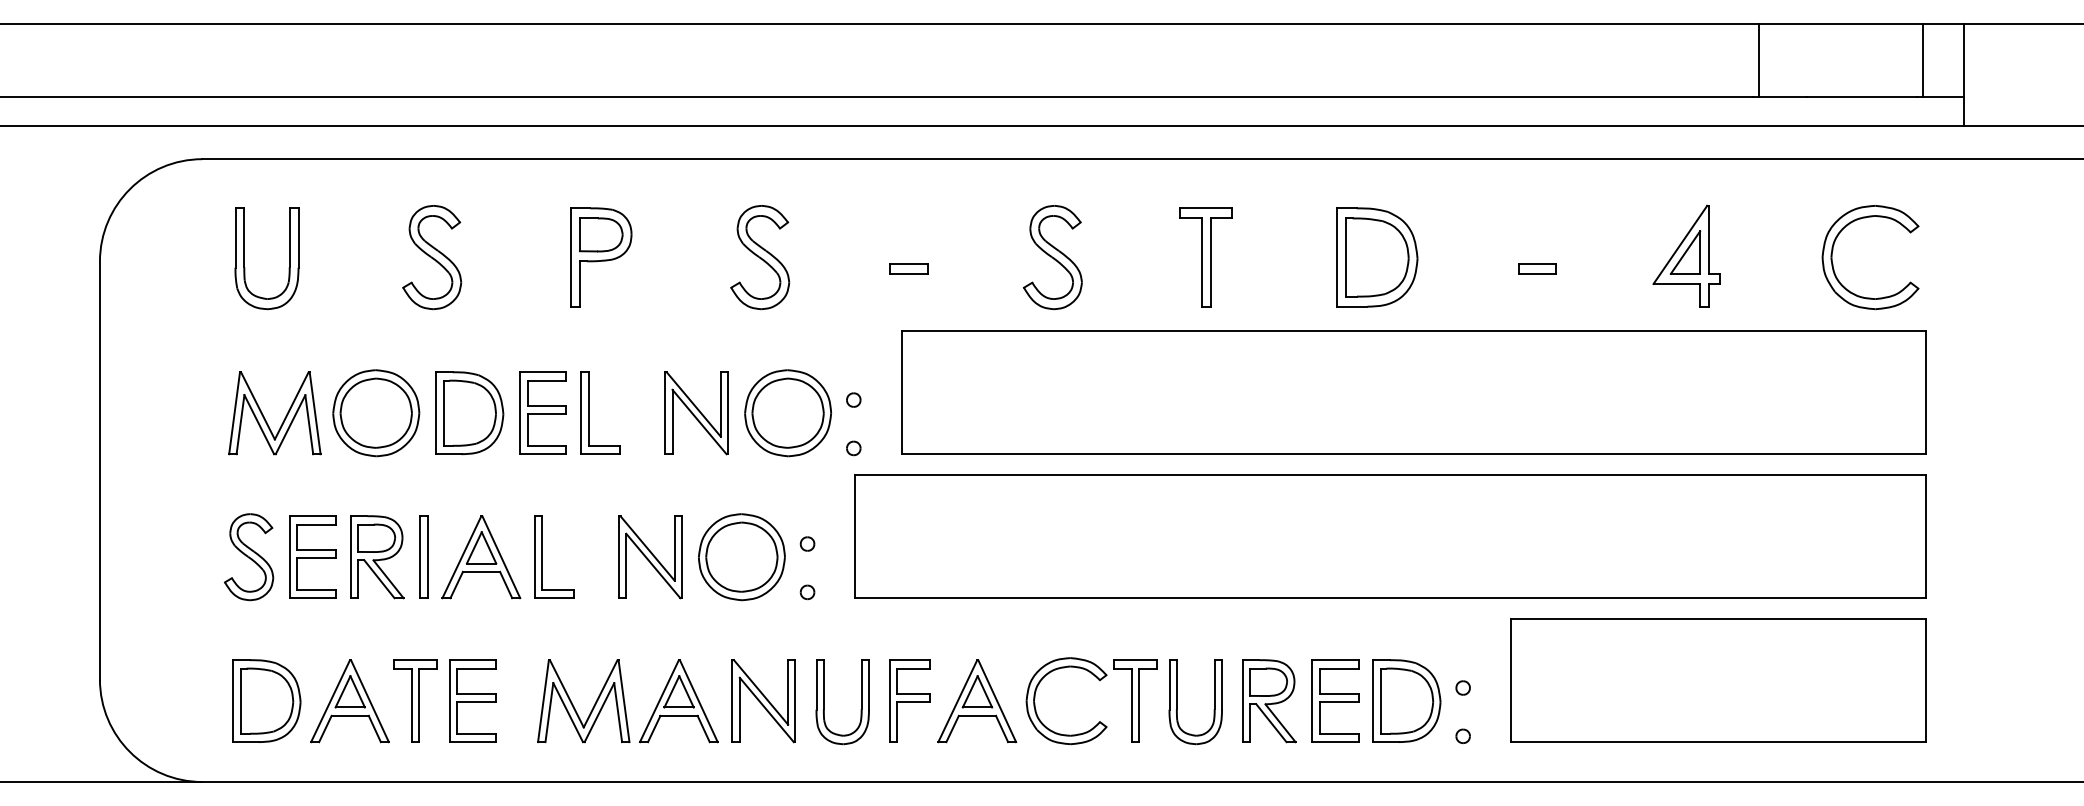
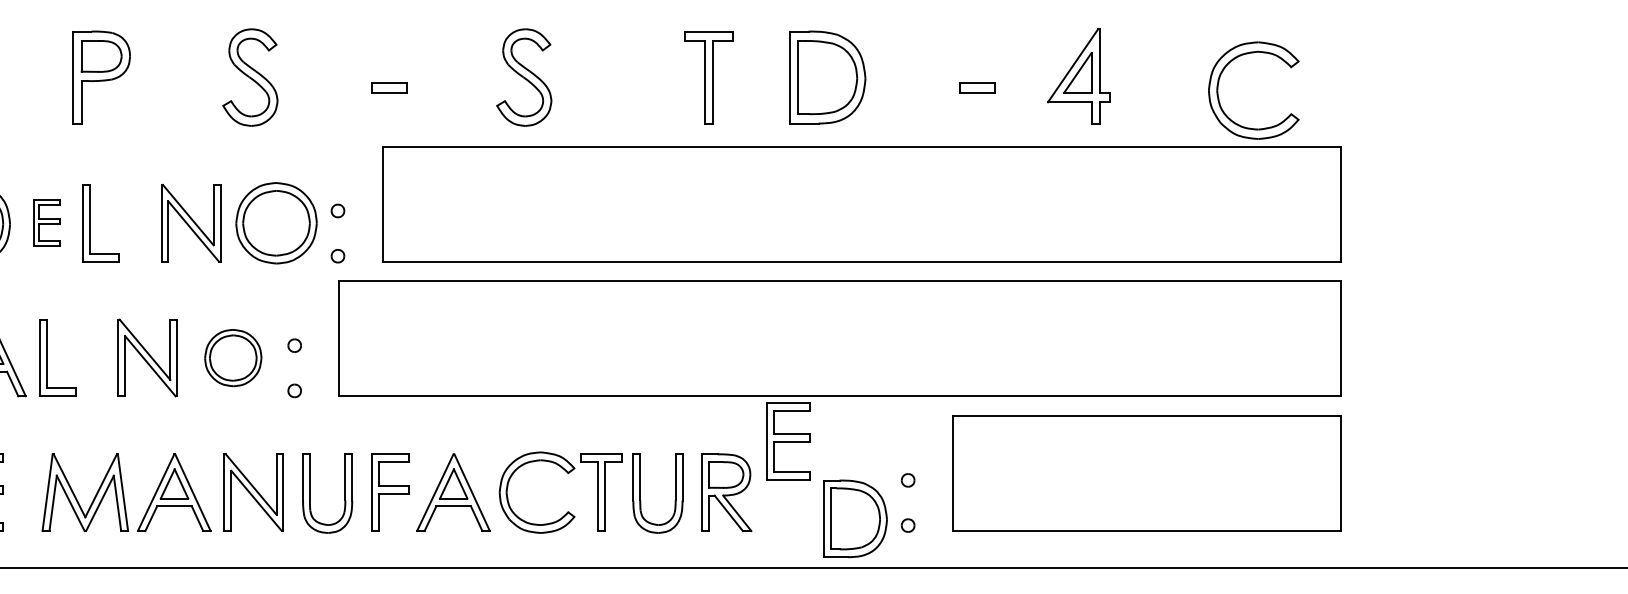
part: (1686, 255) -> (1078, 75), moved
part: (1205, 257) -> (708, 77), moved
part: (1833, 263) -> (1219, 96), moved
part: (542, 412) -> (46, 222), size x0.6
part: (741, 557) -> (232, 358), size x0.7
part: (1335, 700) -> (788, 440), moved
part: (1406, 700) -> (855, 518), moved

